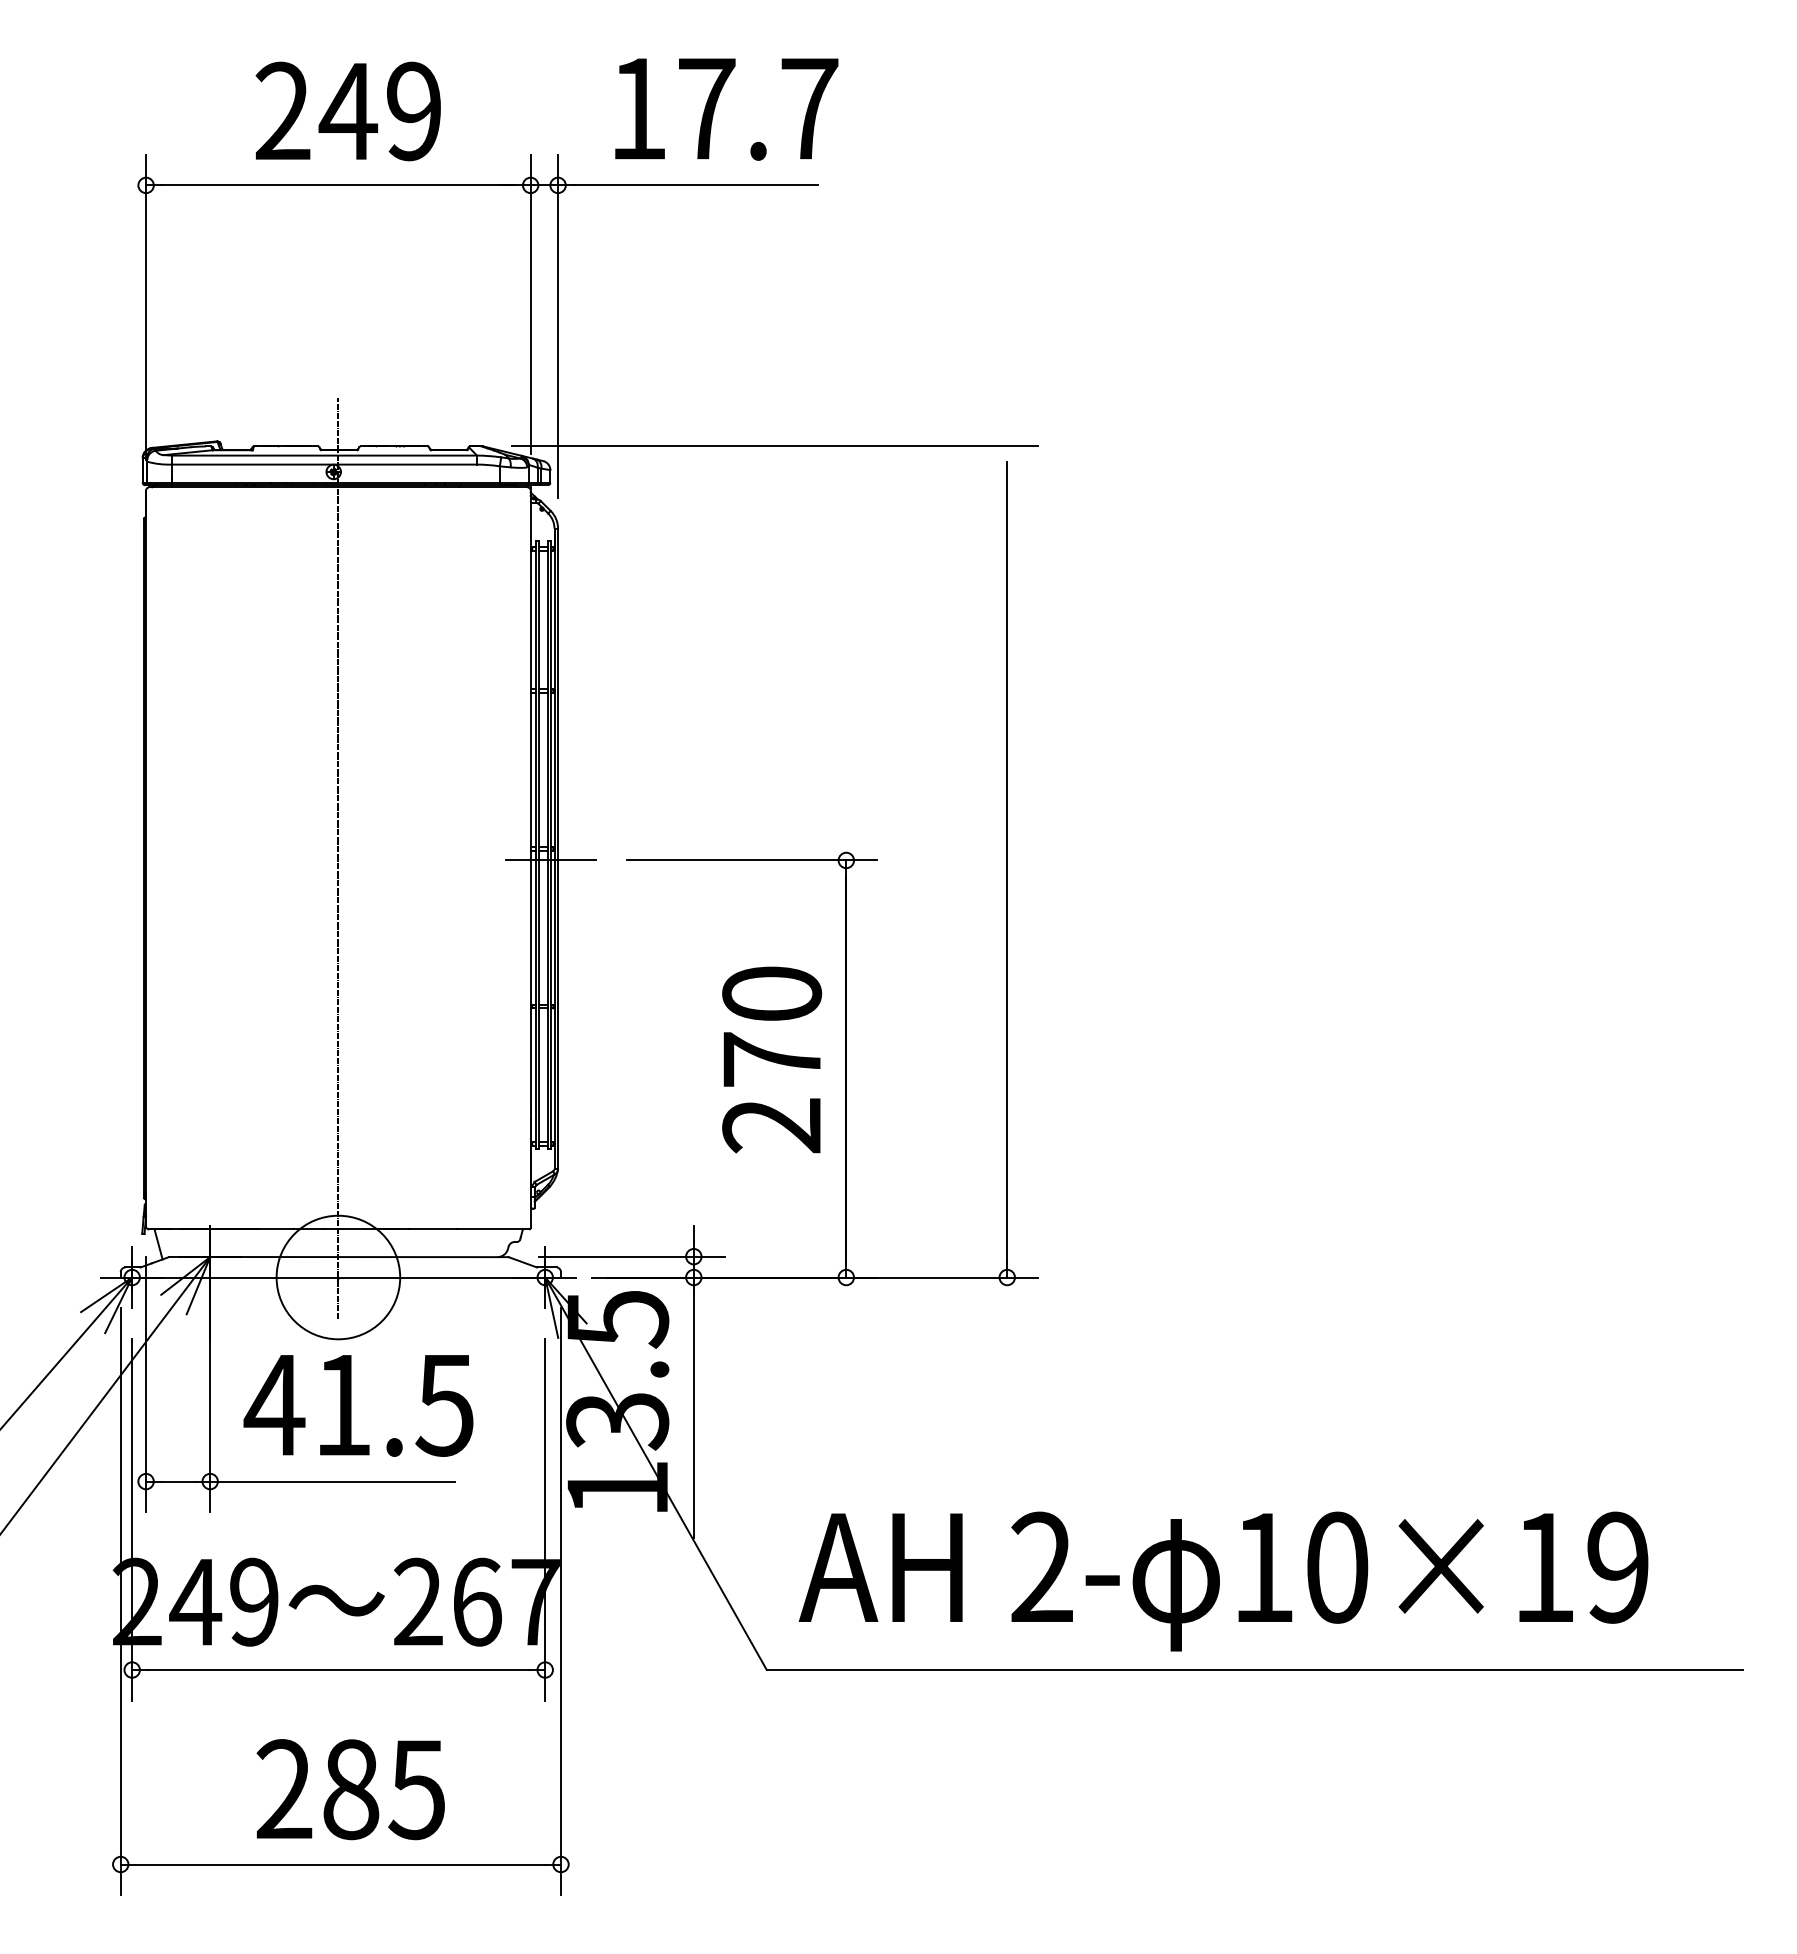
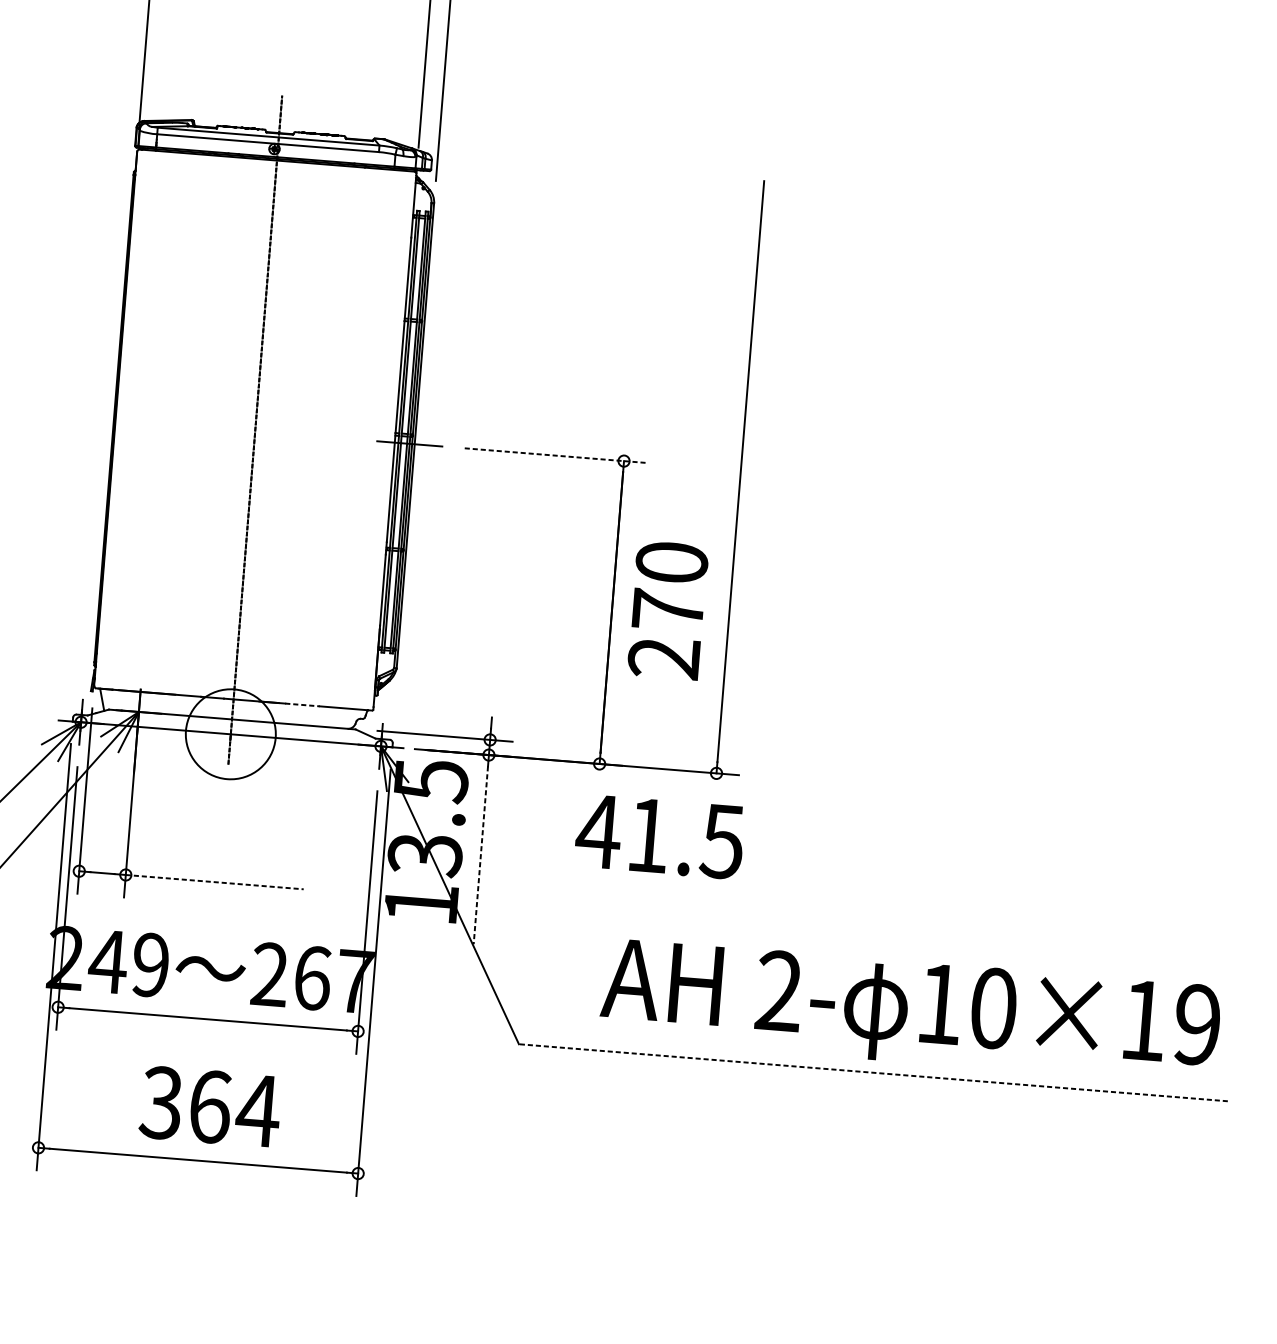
line: (775, 446) -> (596, 156), removed
line: (752, 860) -> (555, 455), solid -> dashed
text: (772, 1059) -> (668, 610), moved
line: (433, 1229) -> (302, 704), solid -> dashed
text: (358, 1405) -> (659, 836), moved
line: (693, 1415) -> (480, 855), solid -> dashed
line: (333, 1481) -> (215, 882), solid -> dashed
text: (1223, 1581) -> (910, 1011), moved
line: (1254, 1669) -> (873, 1072), solid -> dashed
text: (351, 1789) -> (210, 1106), 285 -> 364

